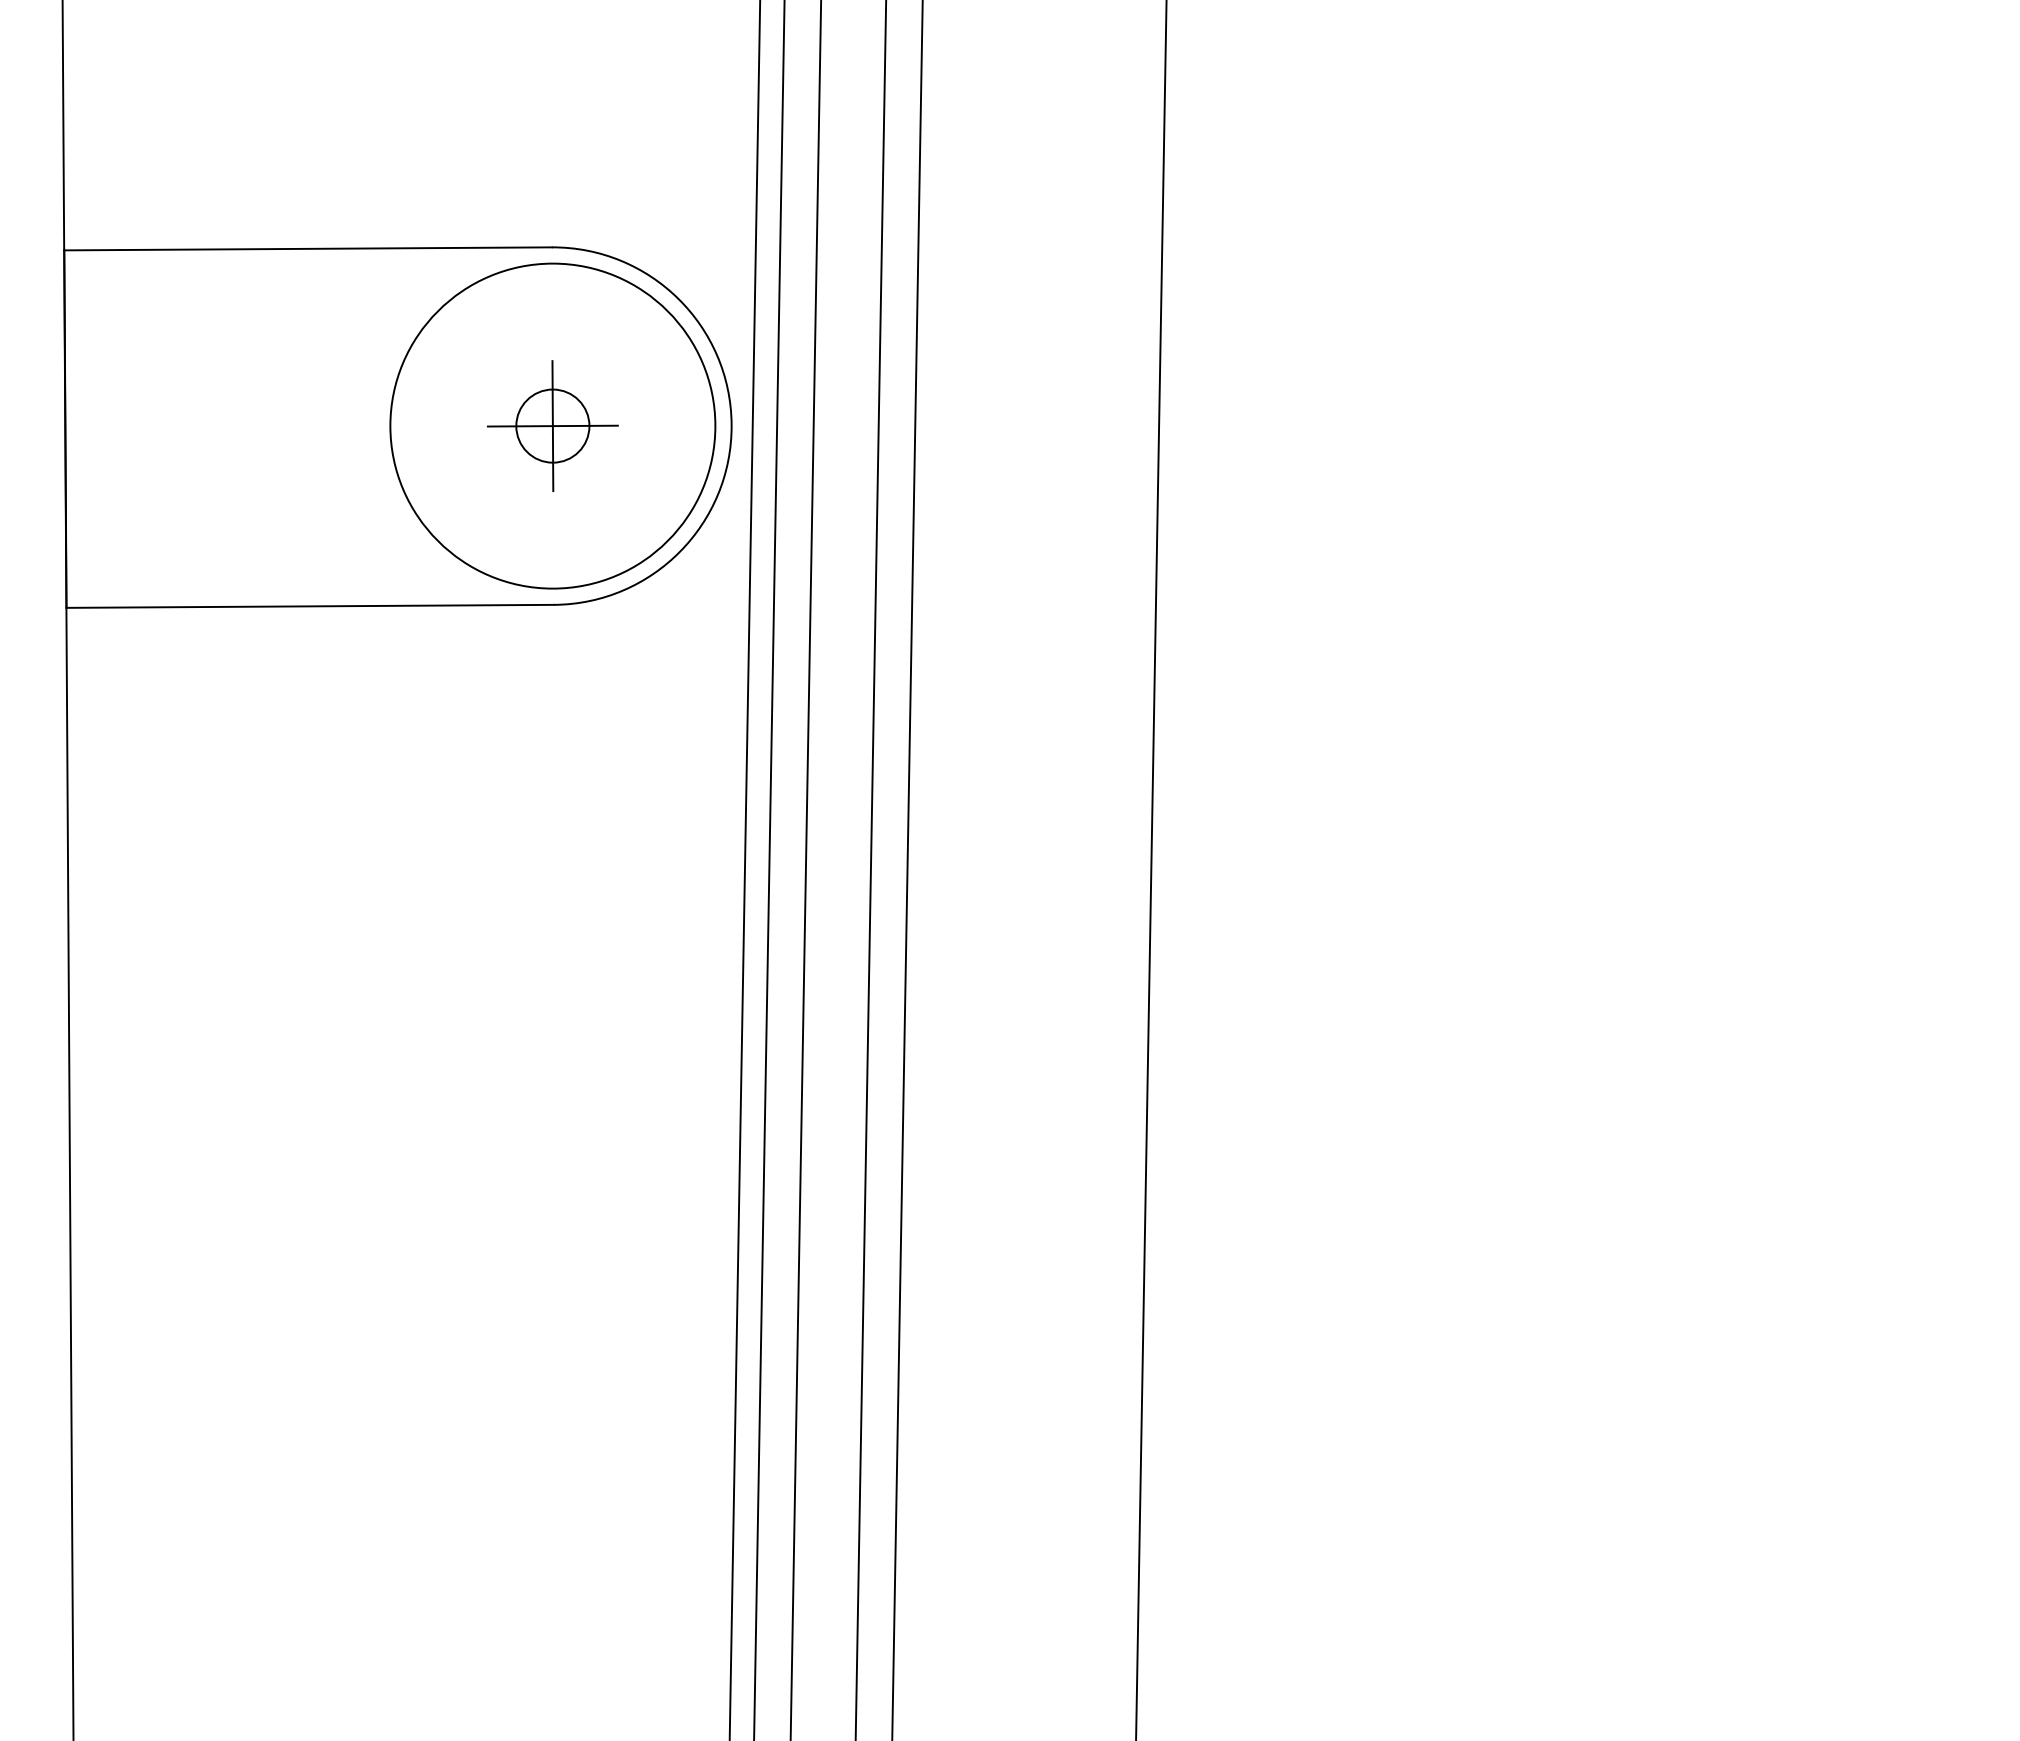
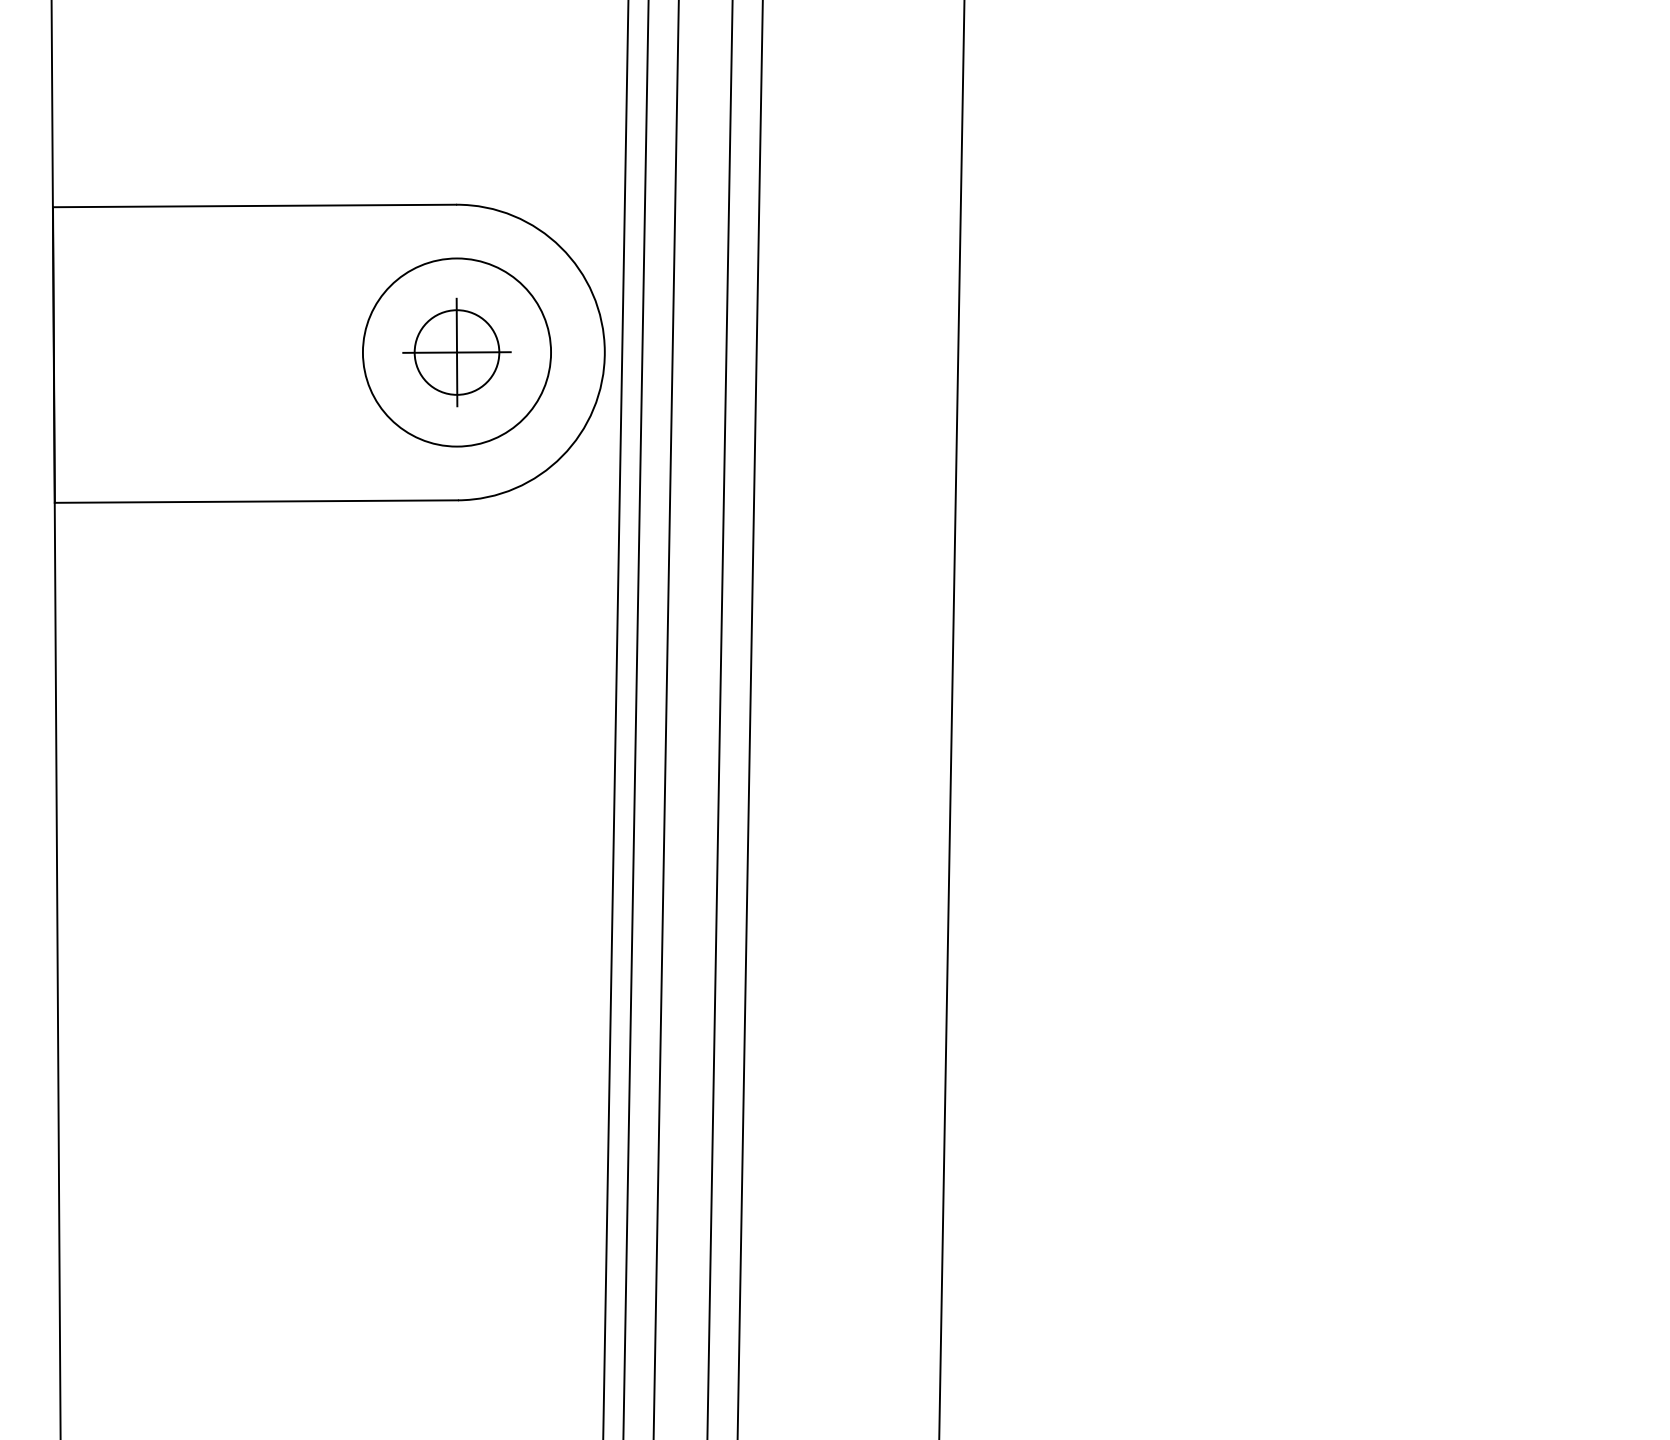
circle: (552, 425) -> (456, 352), size x0.7
circle: (552, 425) -> (456, 352), size x1.4

